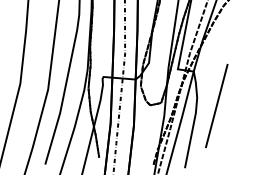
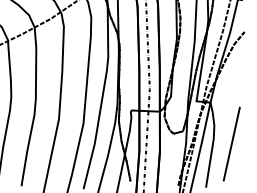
line: (216, 105) -> (231, 143), moved

